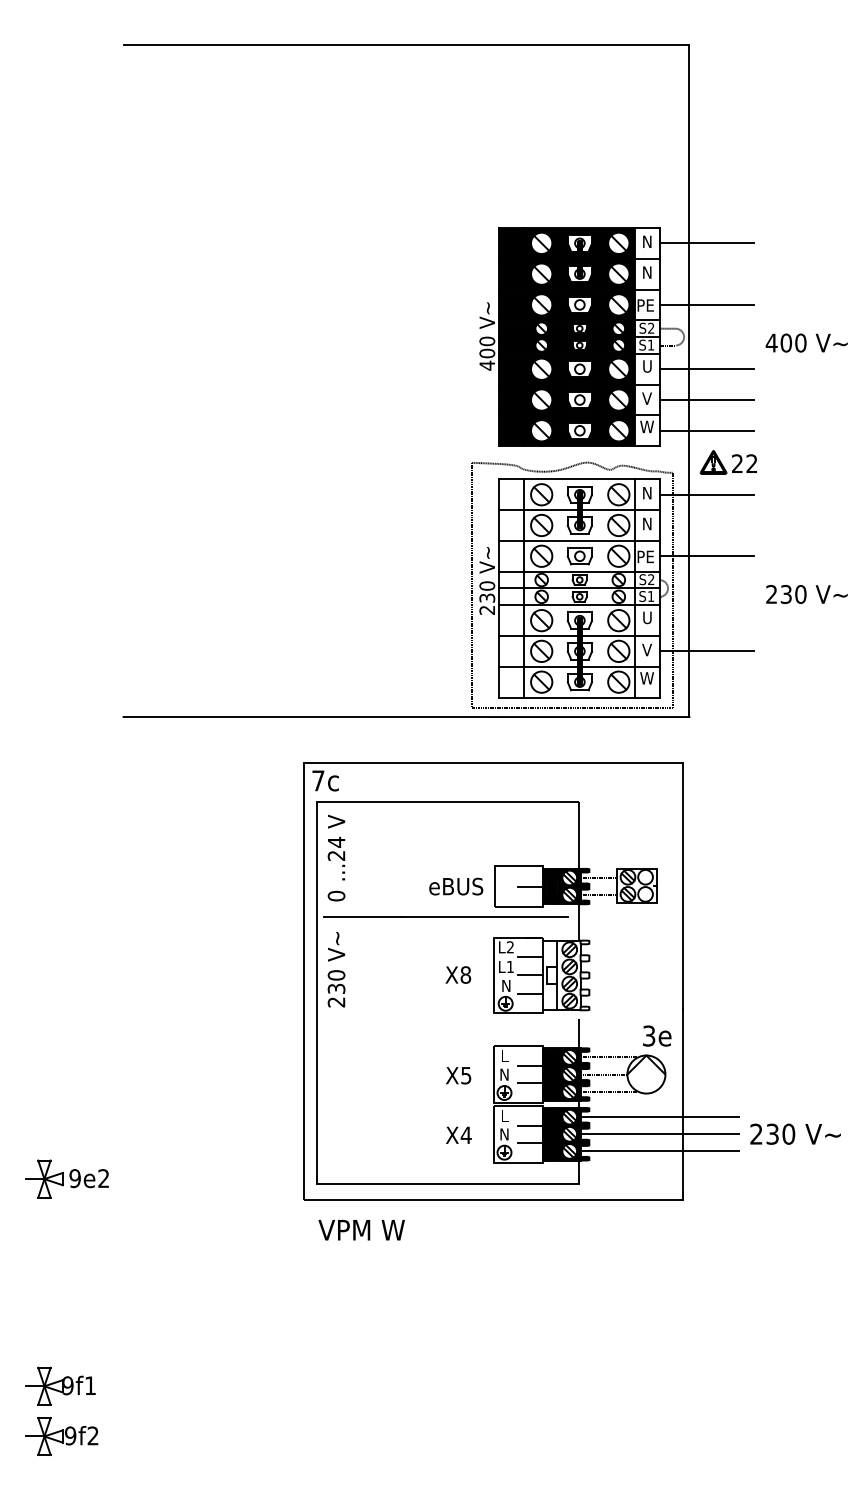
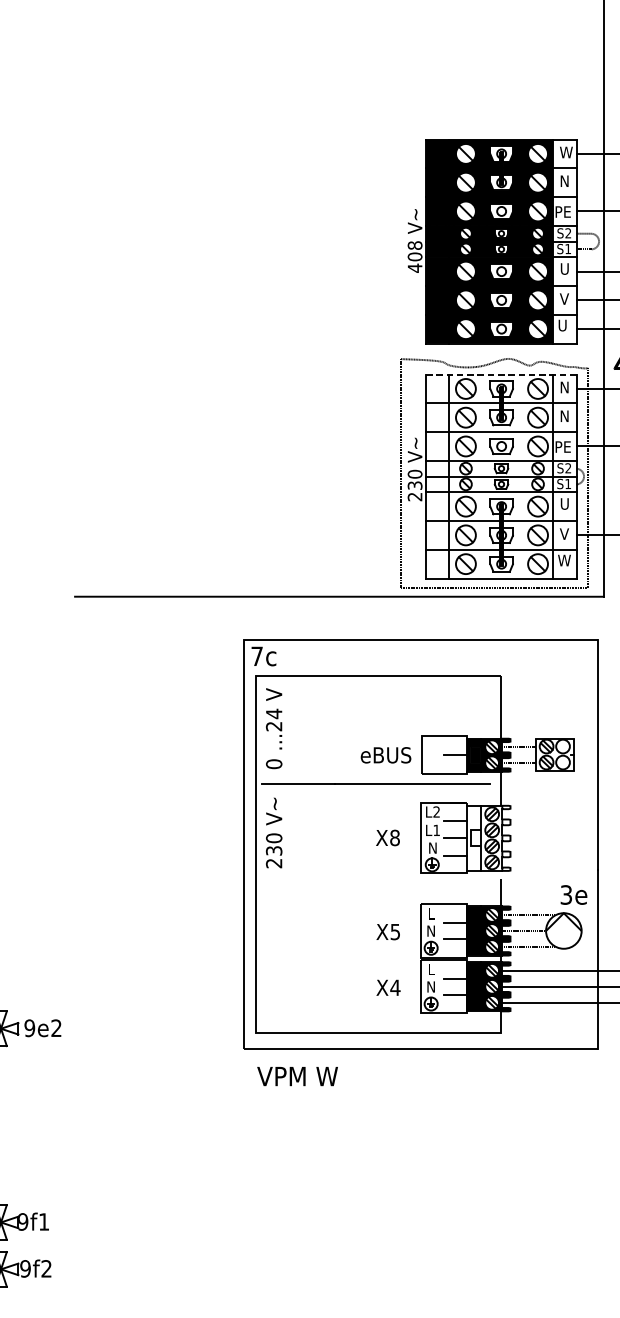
text: (648, 241) -> (565, 152), N -> W
text: (486, 341) -> (414, 245), 400 -> 408
text: (646, 426) -> (563, 325), W -> U
line: (579, 479) -> (501, 374), solid -> dashed

